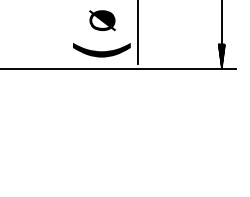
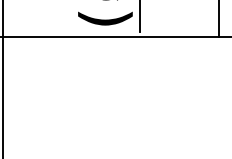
hatch: (221, 56) -> (218, 24), removed

